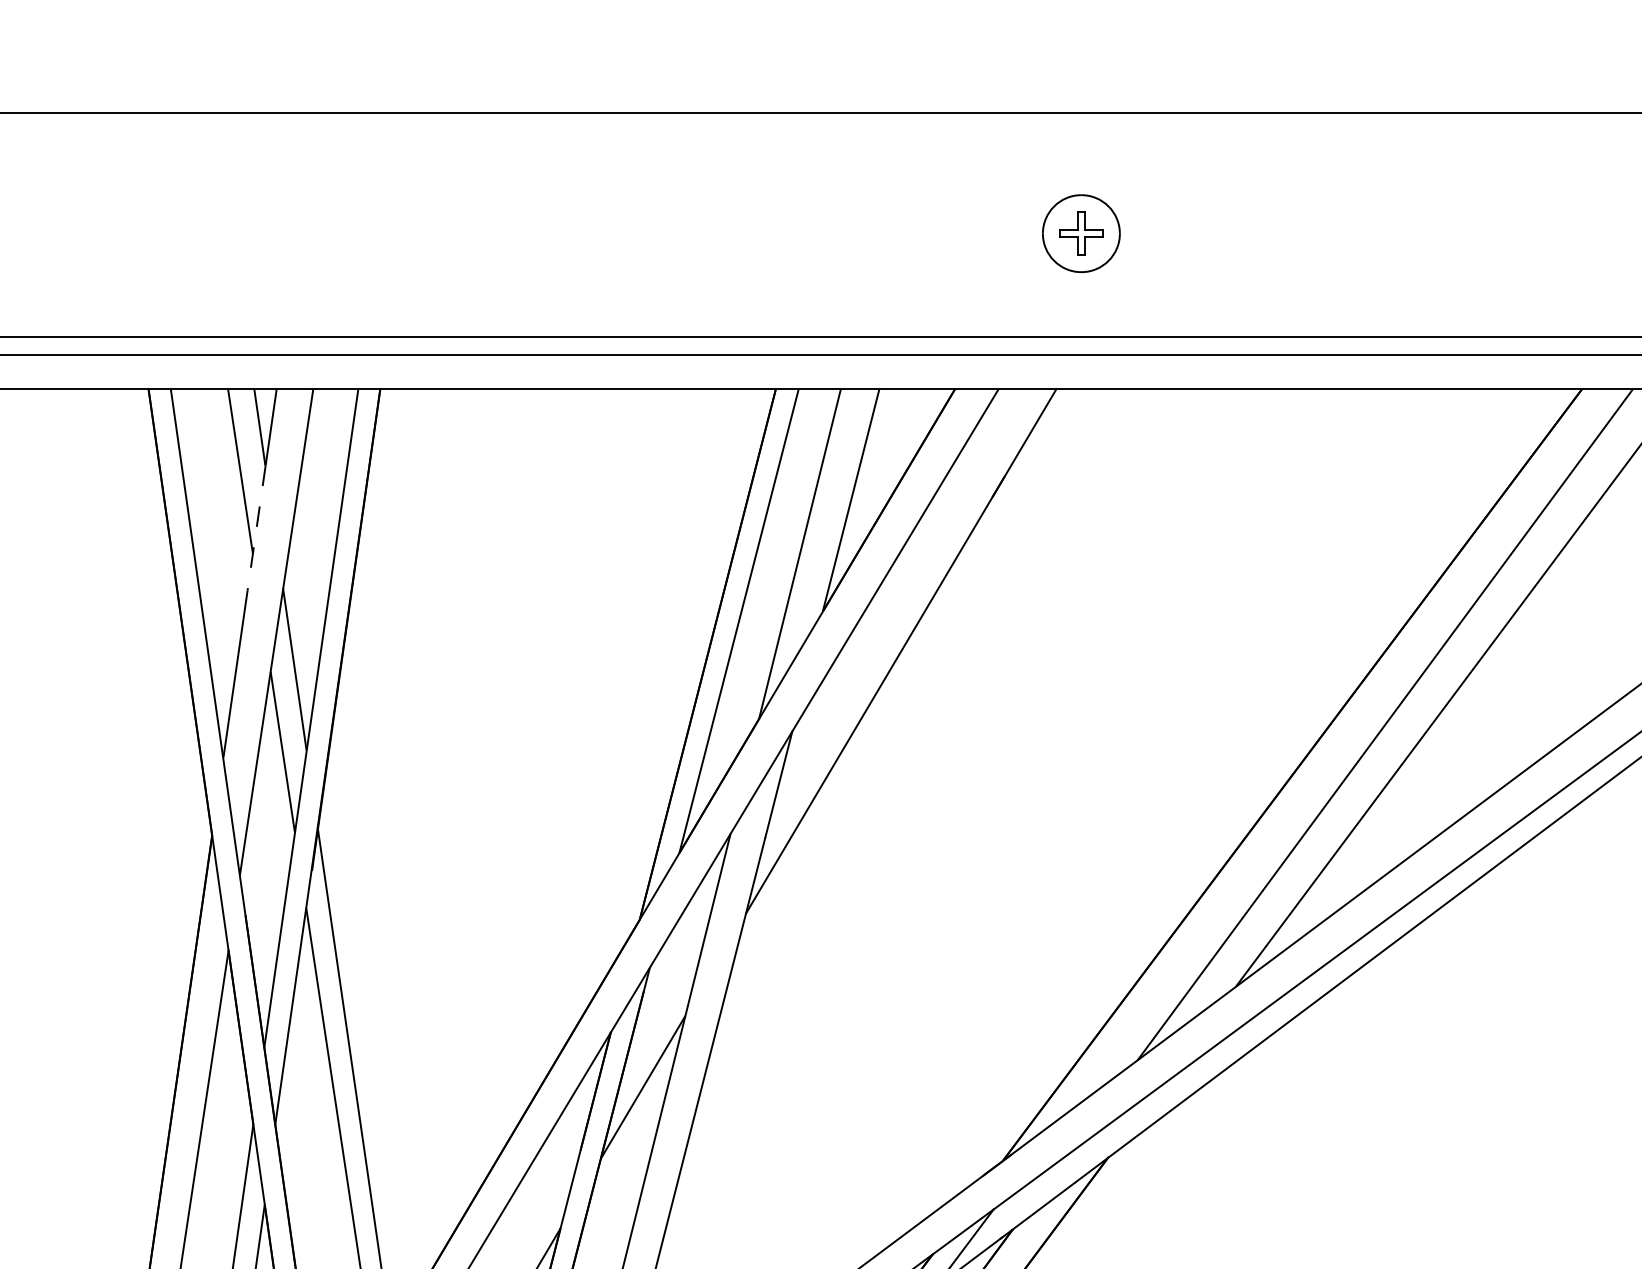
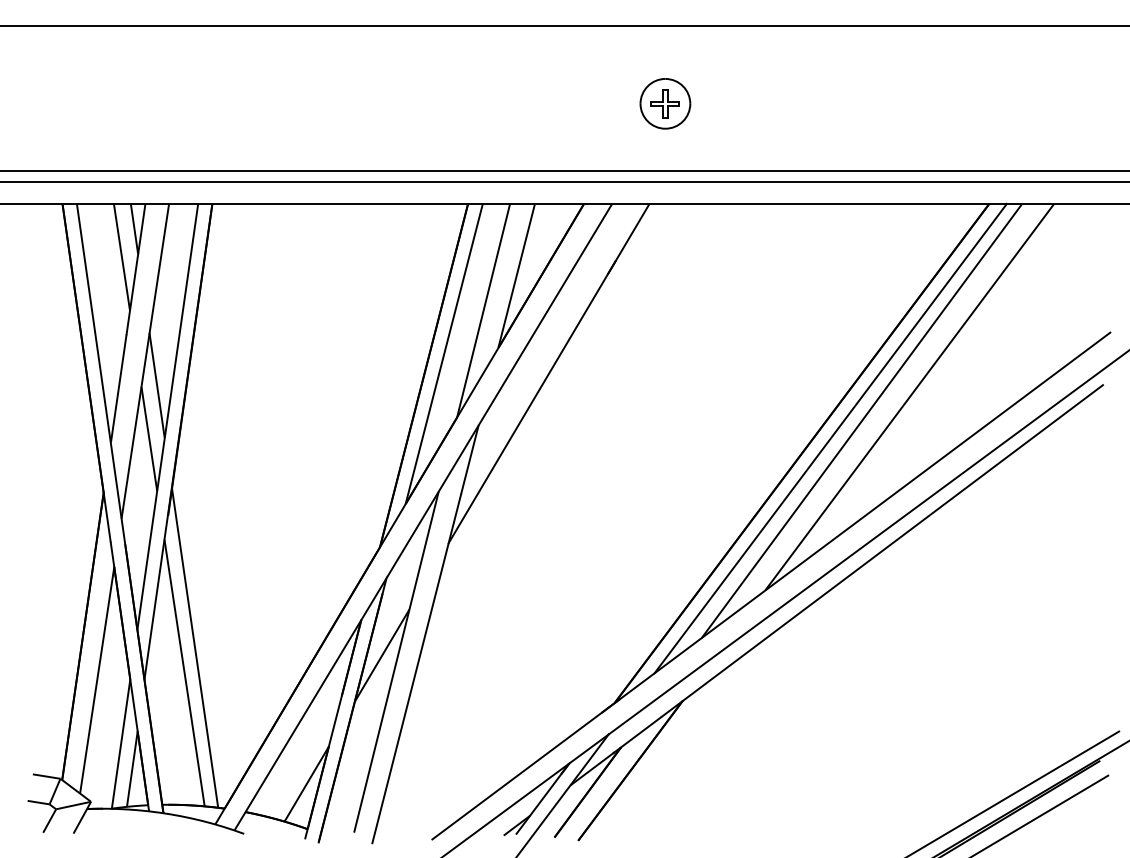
line: (256, 528) -> (132, 294), dashed -> solid
line: (1336, 751) -> (830, 438), added

